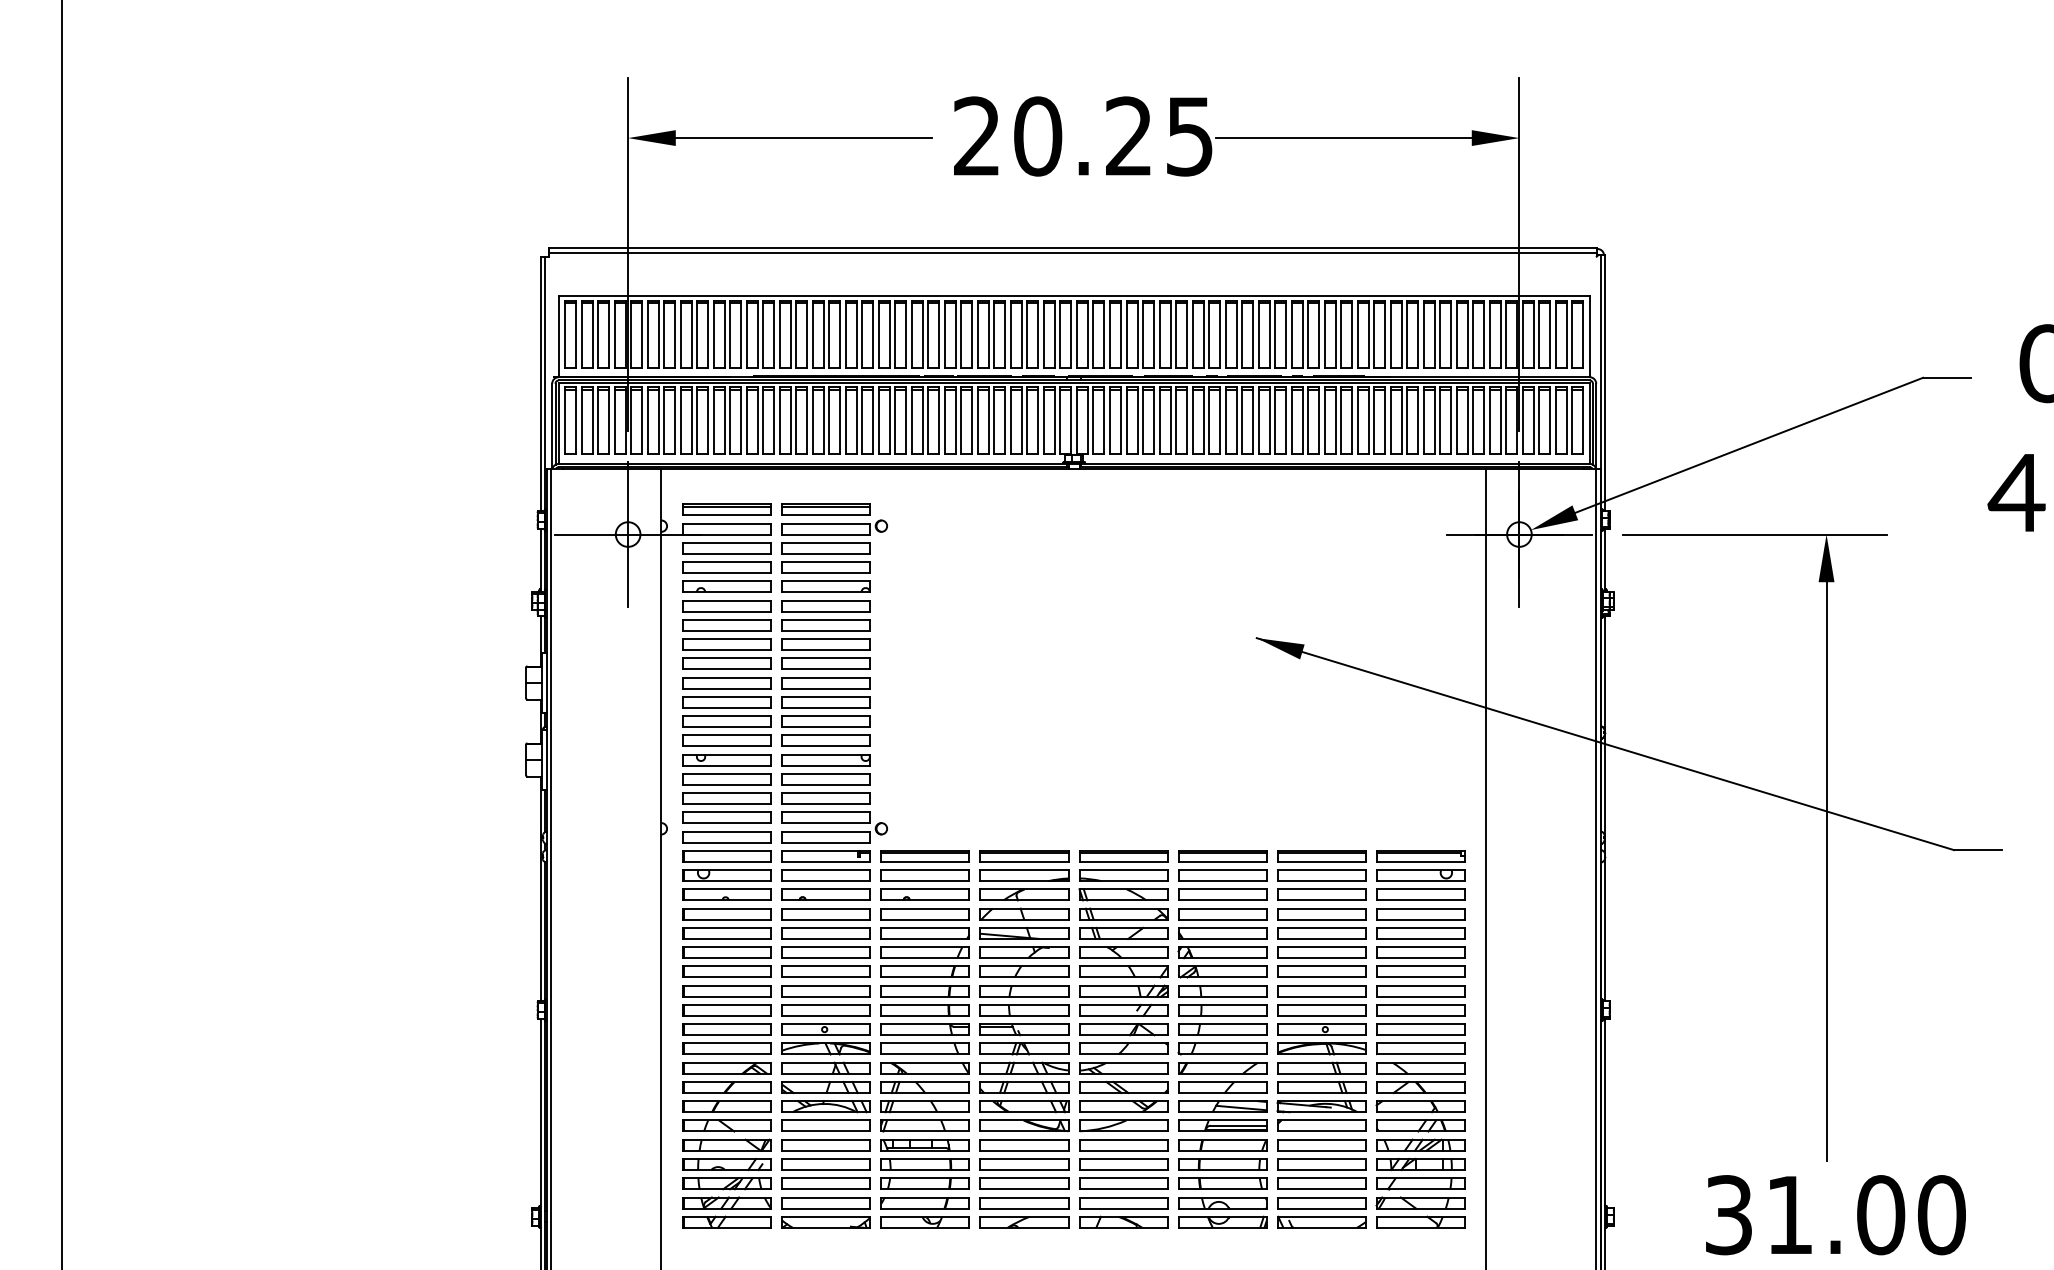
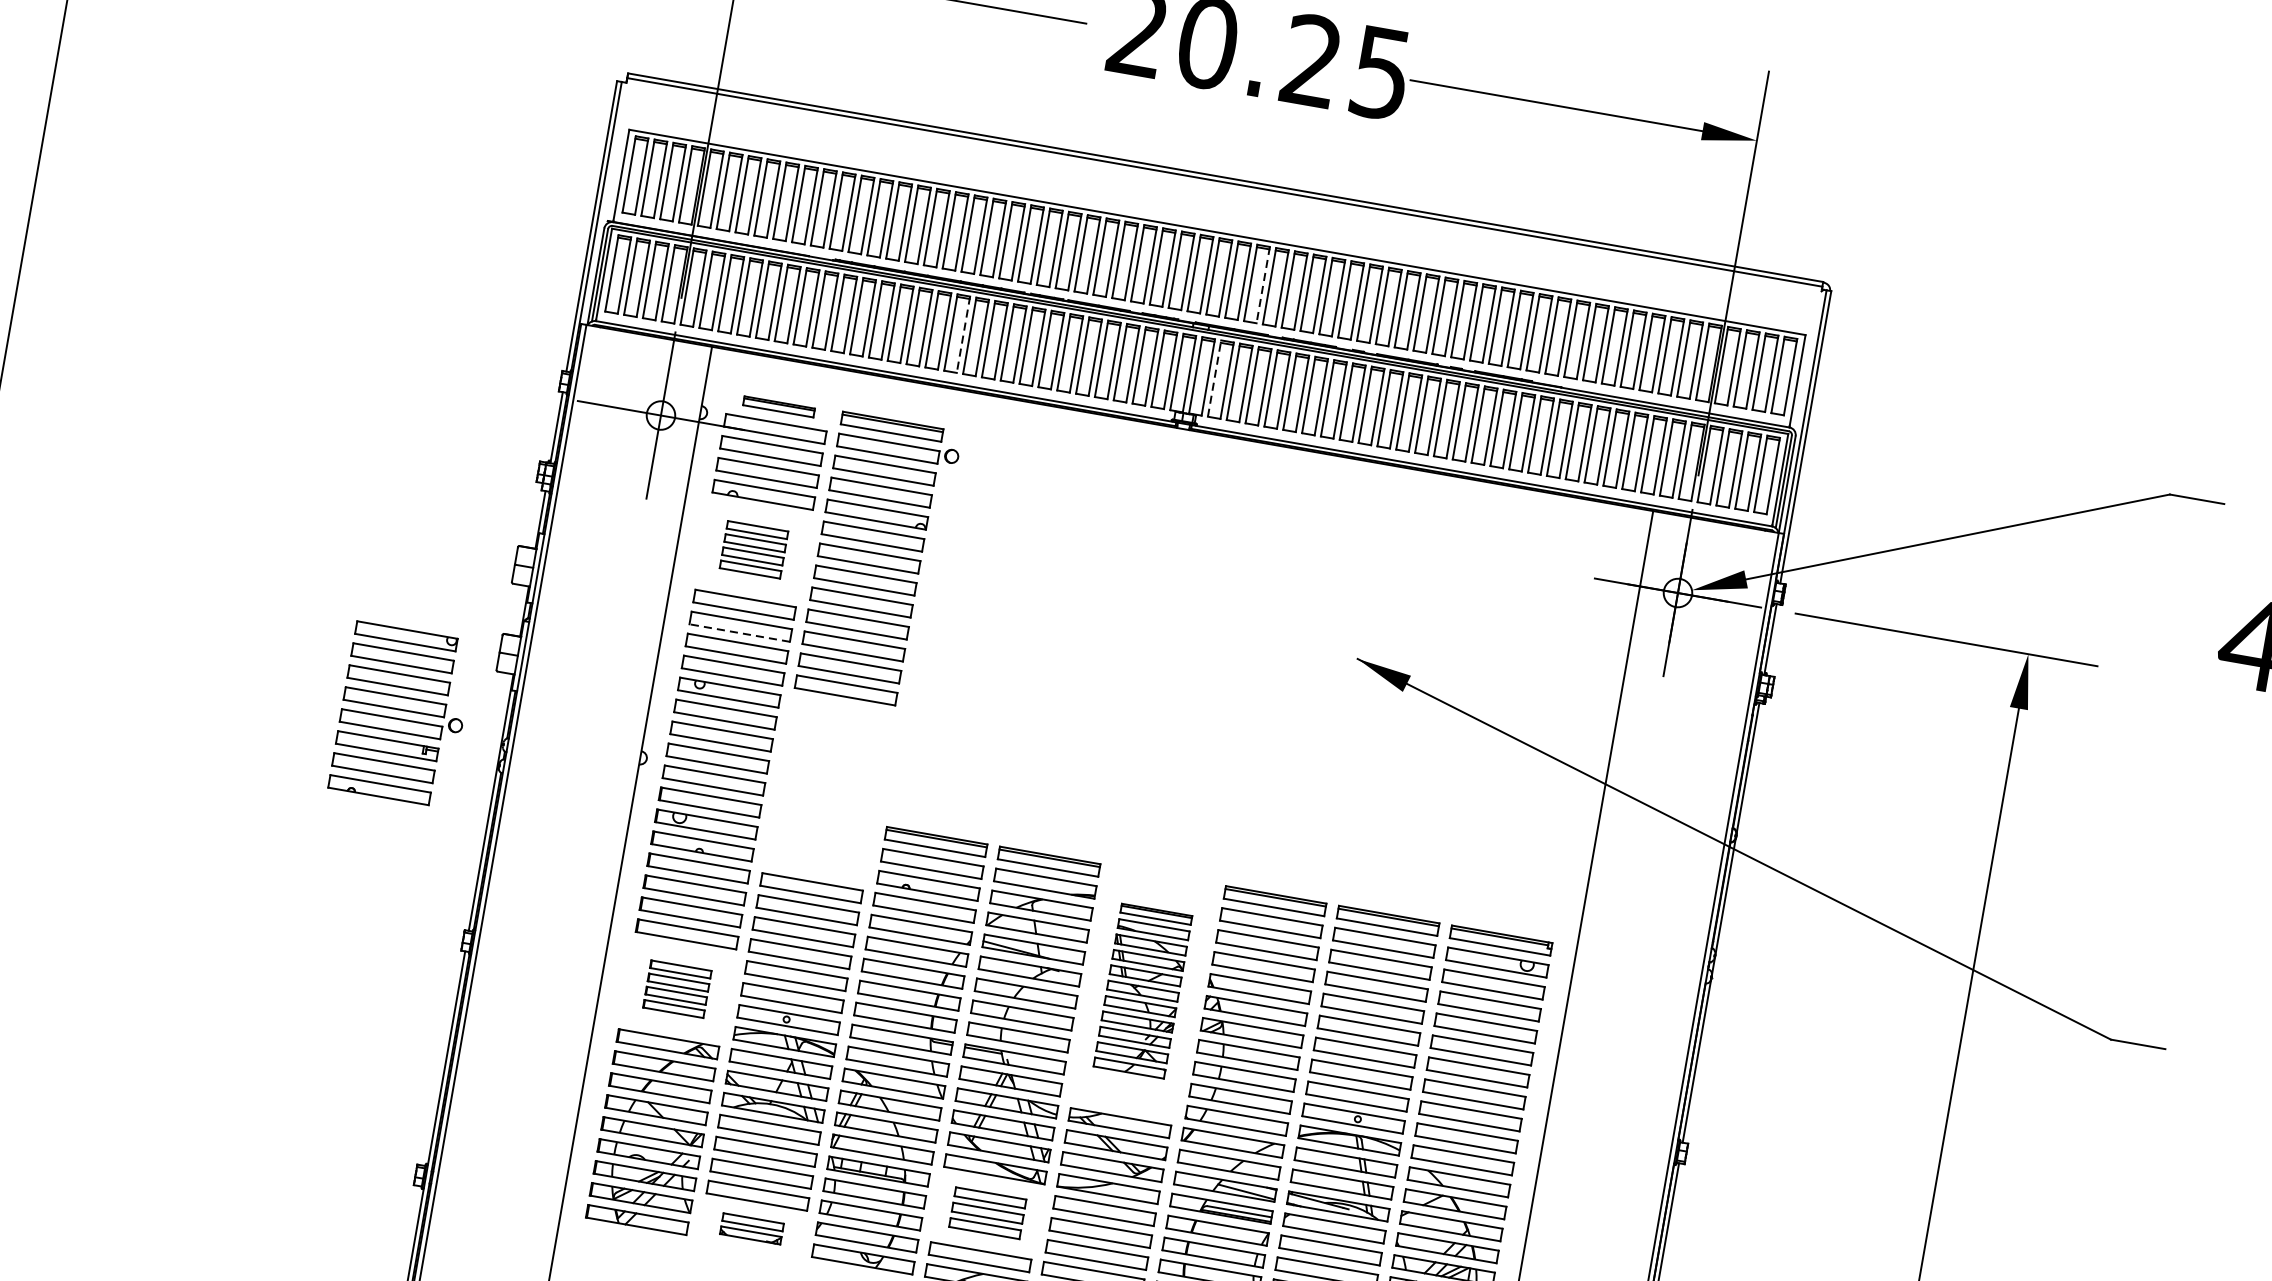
line: (1120, 334) -> (1262, 285), solid -> dashed
line: (1093, 420) -> (1214, 378), solid -> dashed
line: (873, 421) -> (963, 335), solid -> dashed
part: (726, 509) -> (778, 406), size x0.7
part: (726, 634) -> (753, 549), size x0.6
line: (726, 707) -> (738, 632), solid -> dashed
part: (834, 827) -> (402, 714), moved
part: (1123, 952) -> (1142, 991), size x0.7
part: (726, 1019) -> (676, 988), size x0.6
part: (1024, 1164) -> (987, 1213), size x0.7
part: (825, 1212) -> (751, 1228), size x0.6

